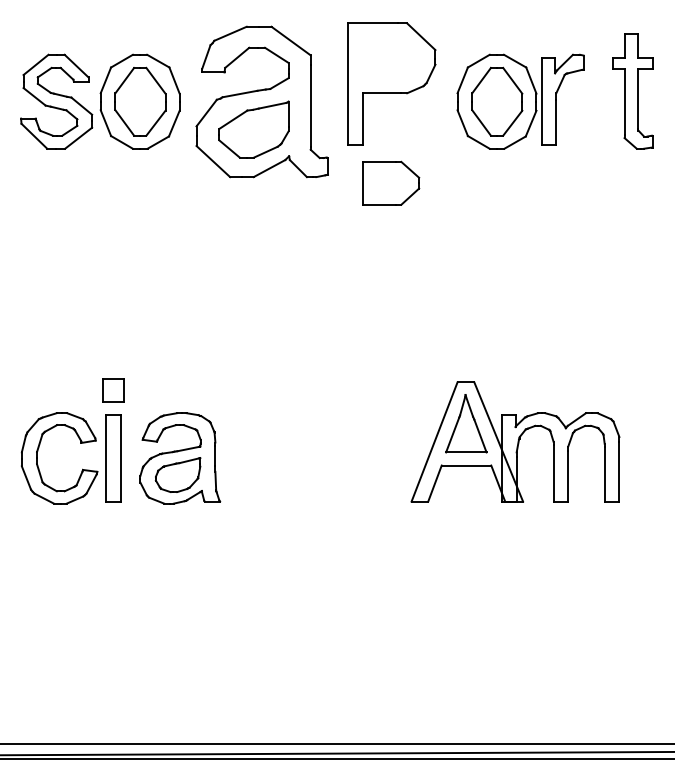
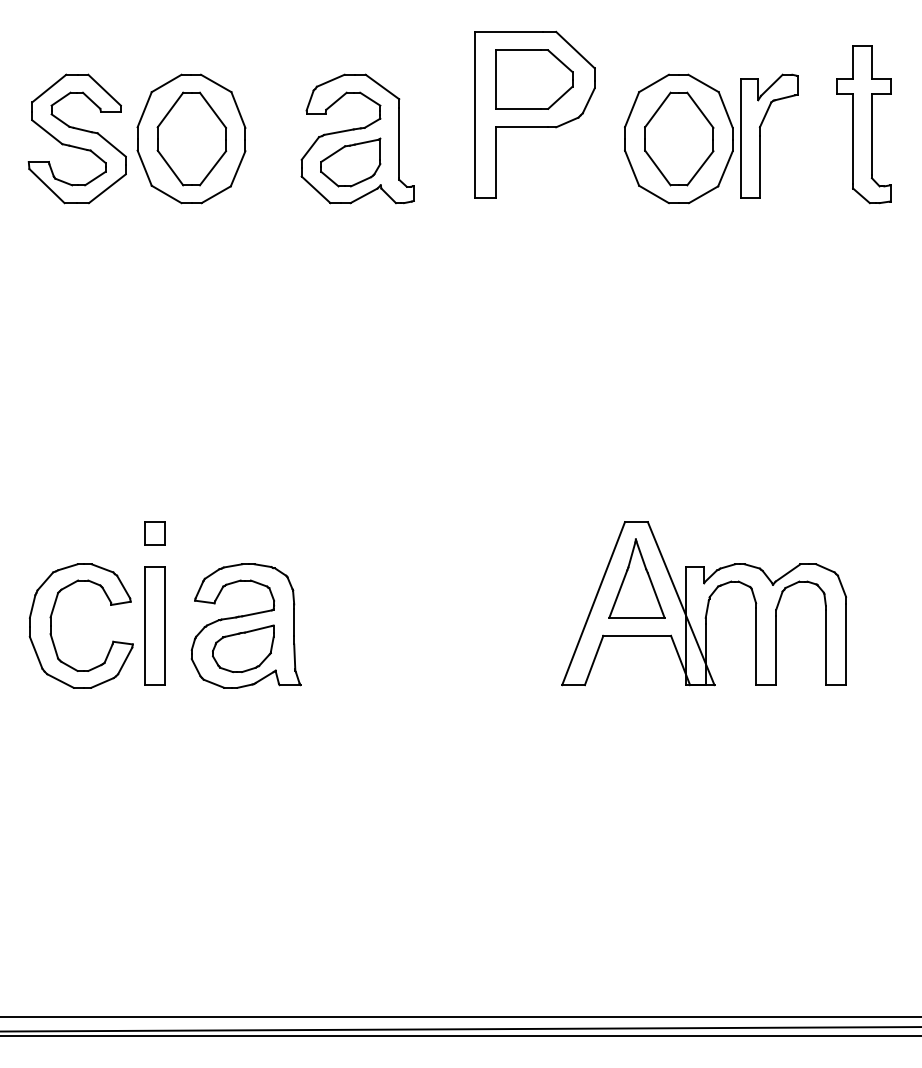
part: (261, 101) -> (357, 138), size x0.62
part: (391, 182) -> (534, 78), moved
part: (113, 390) -> (155, 533), size x0.71

